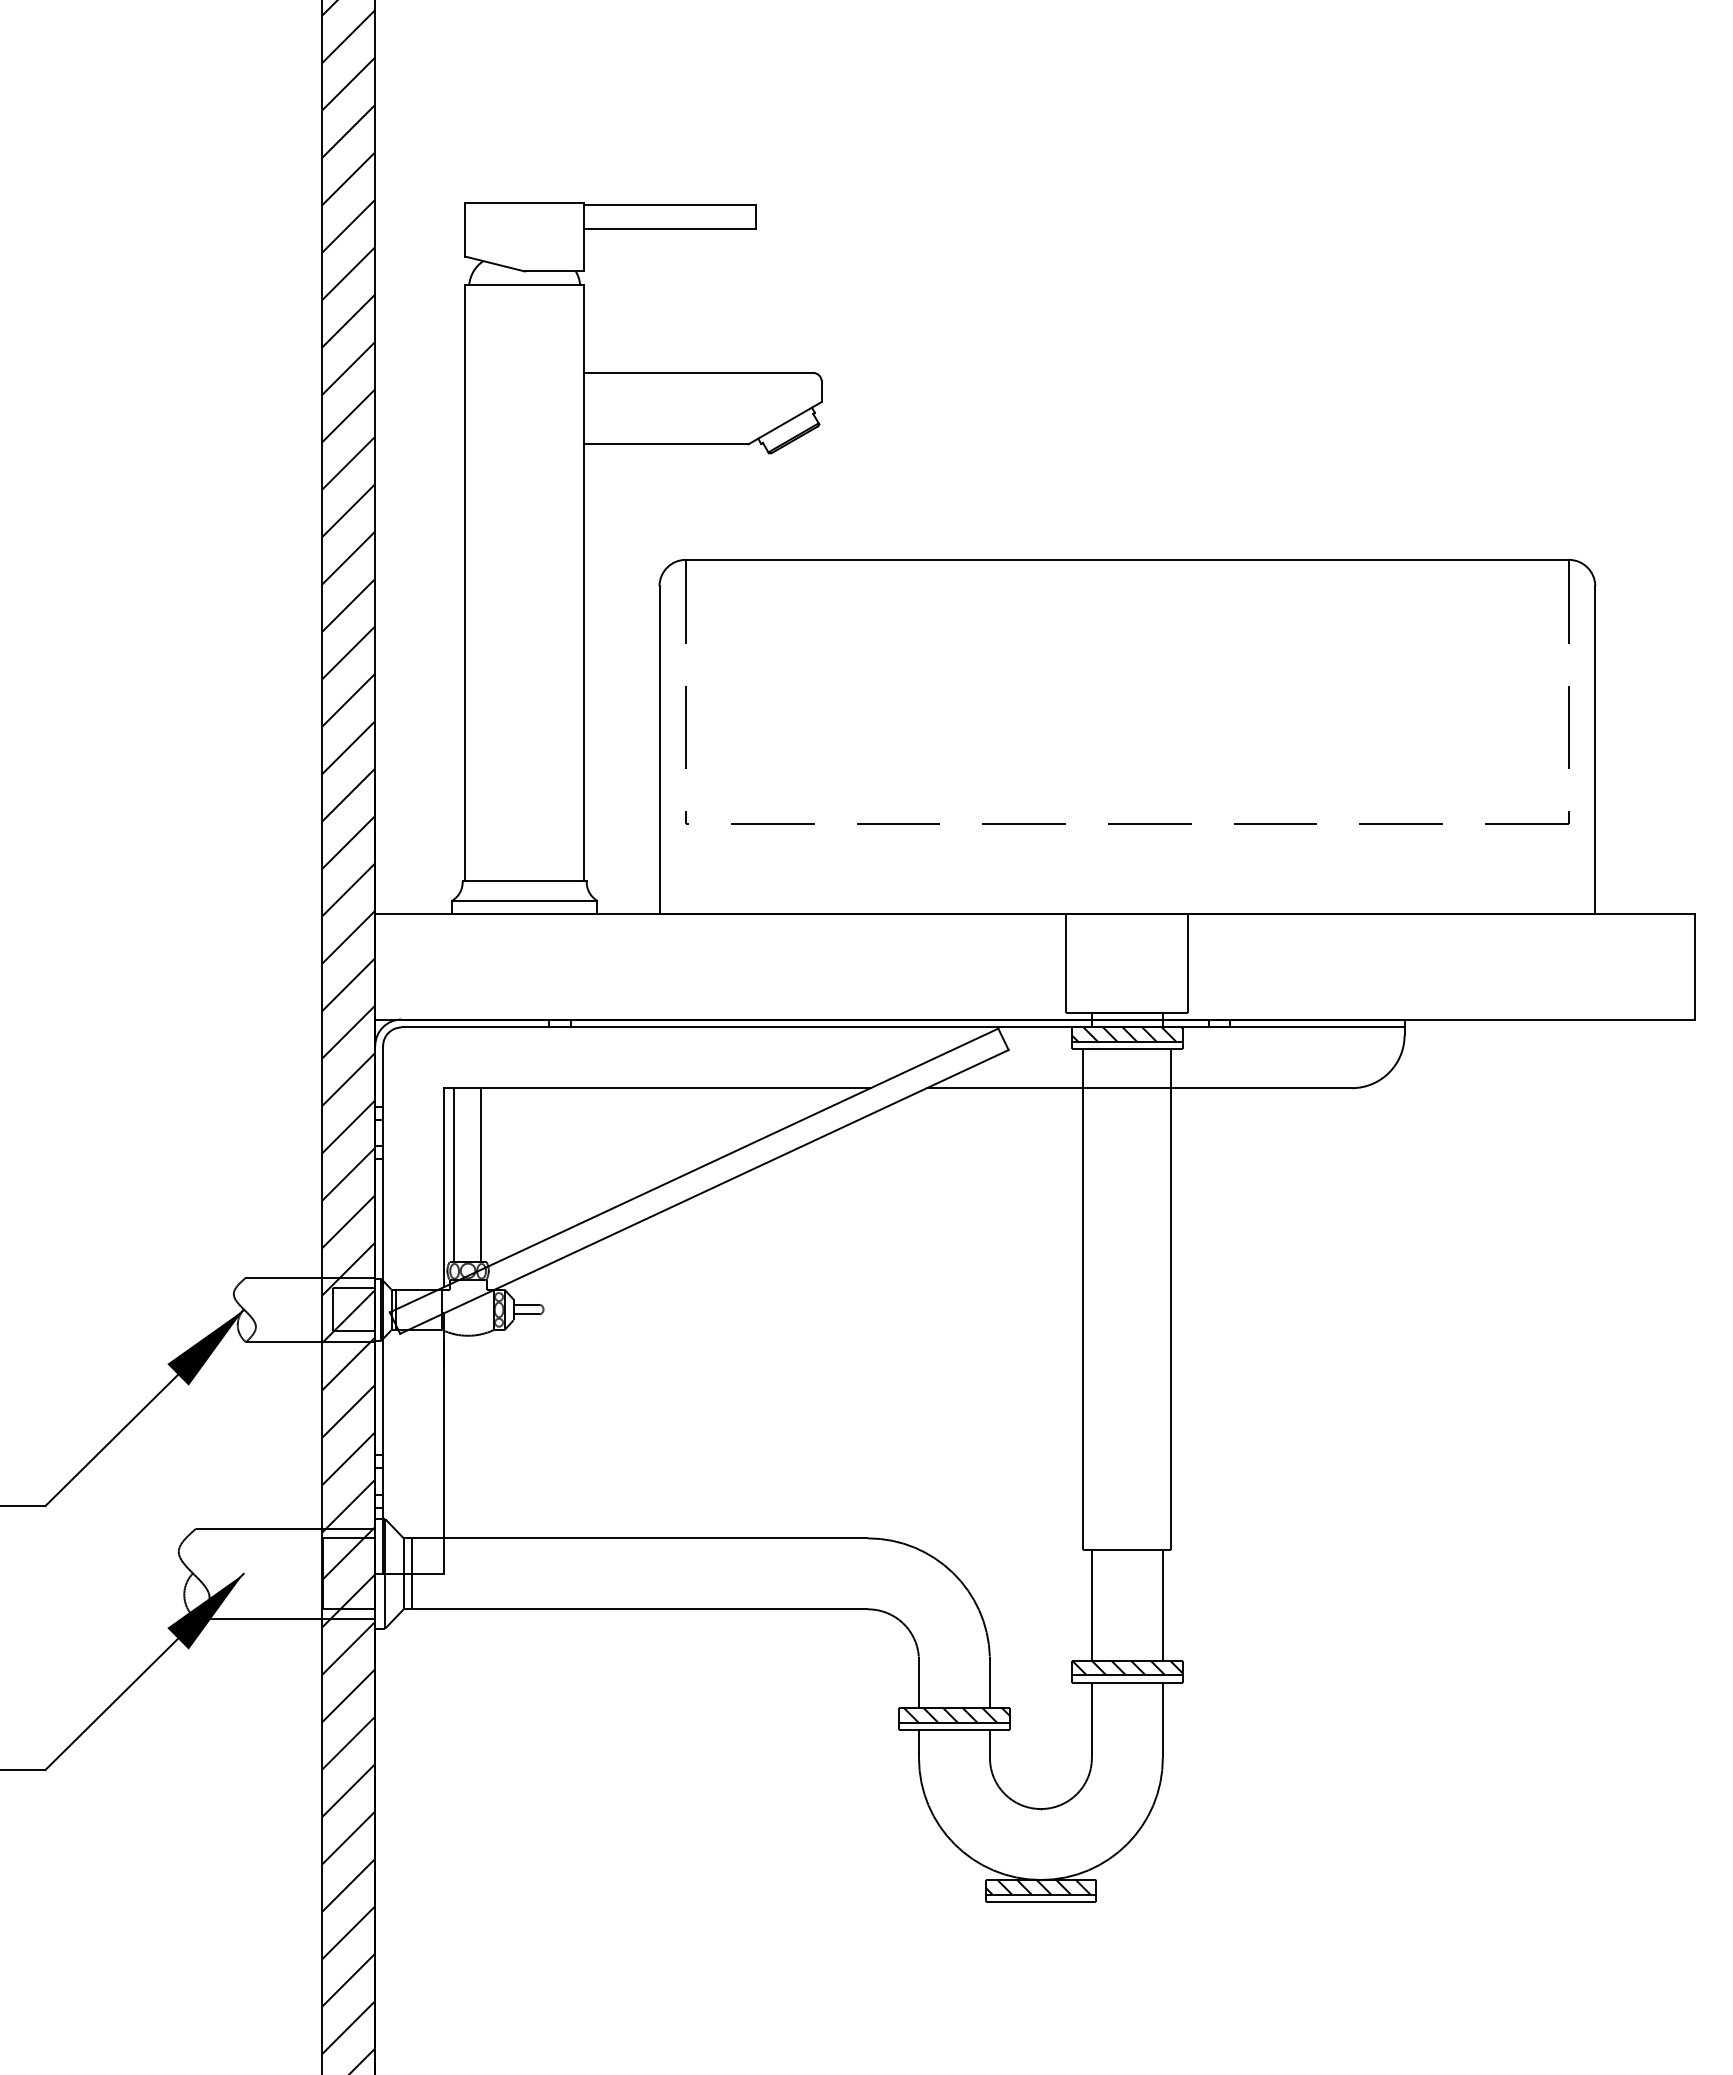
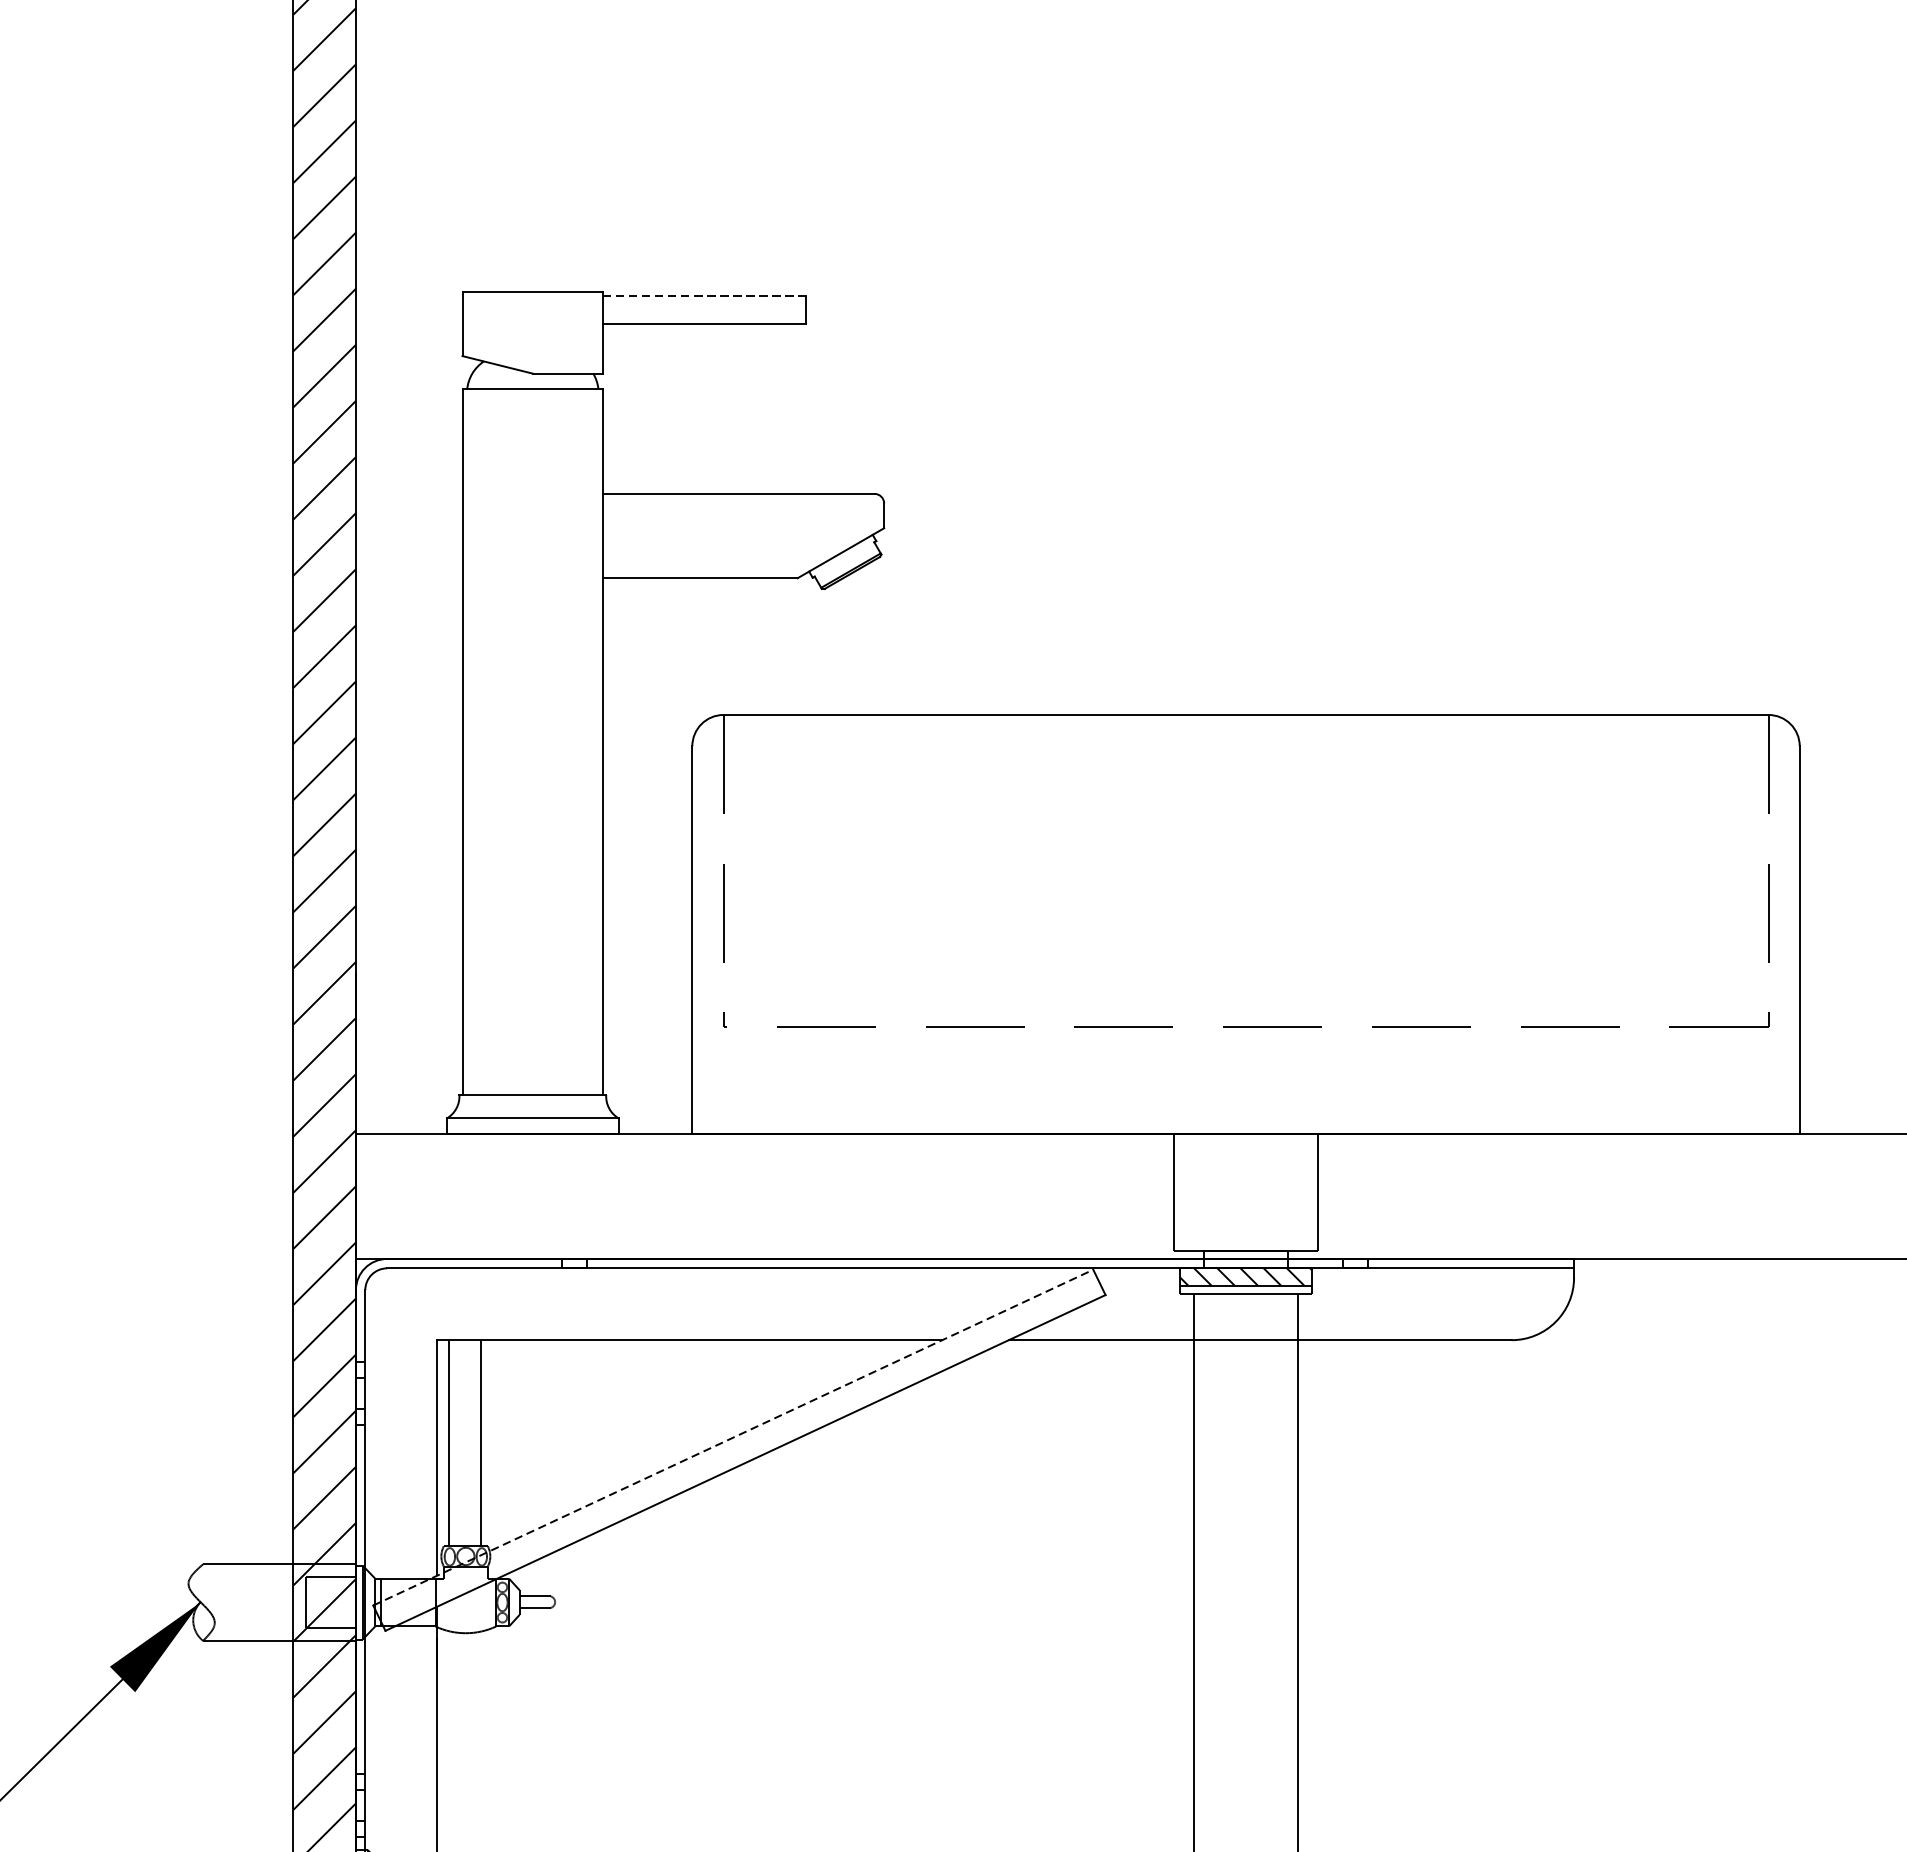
line: (669, 205) -> (704, 295), solid -> dashed
line: (694, 1170) -> (733, 1437), solid -> dashed

